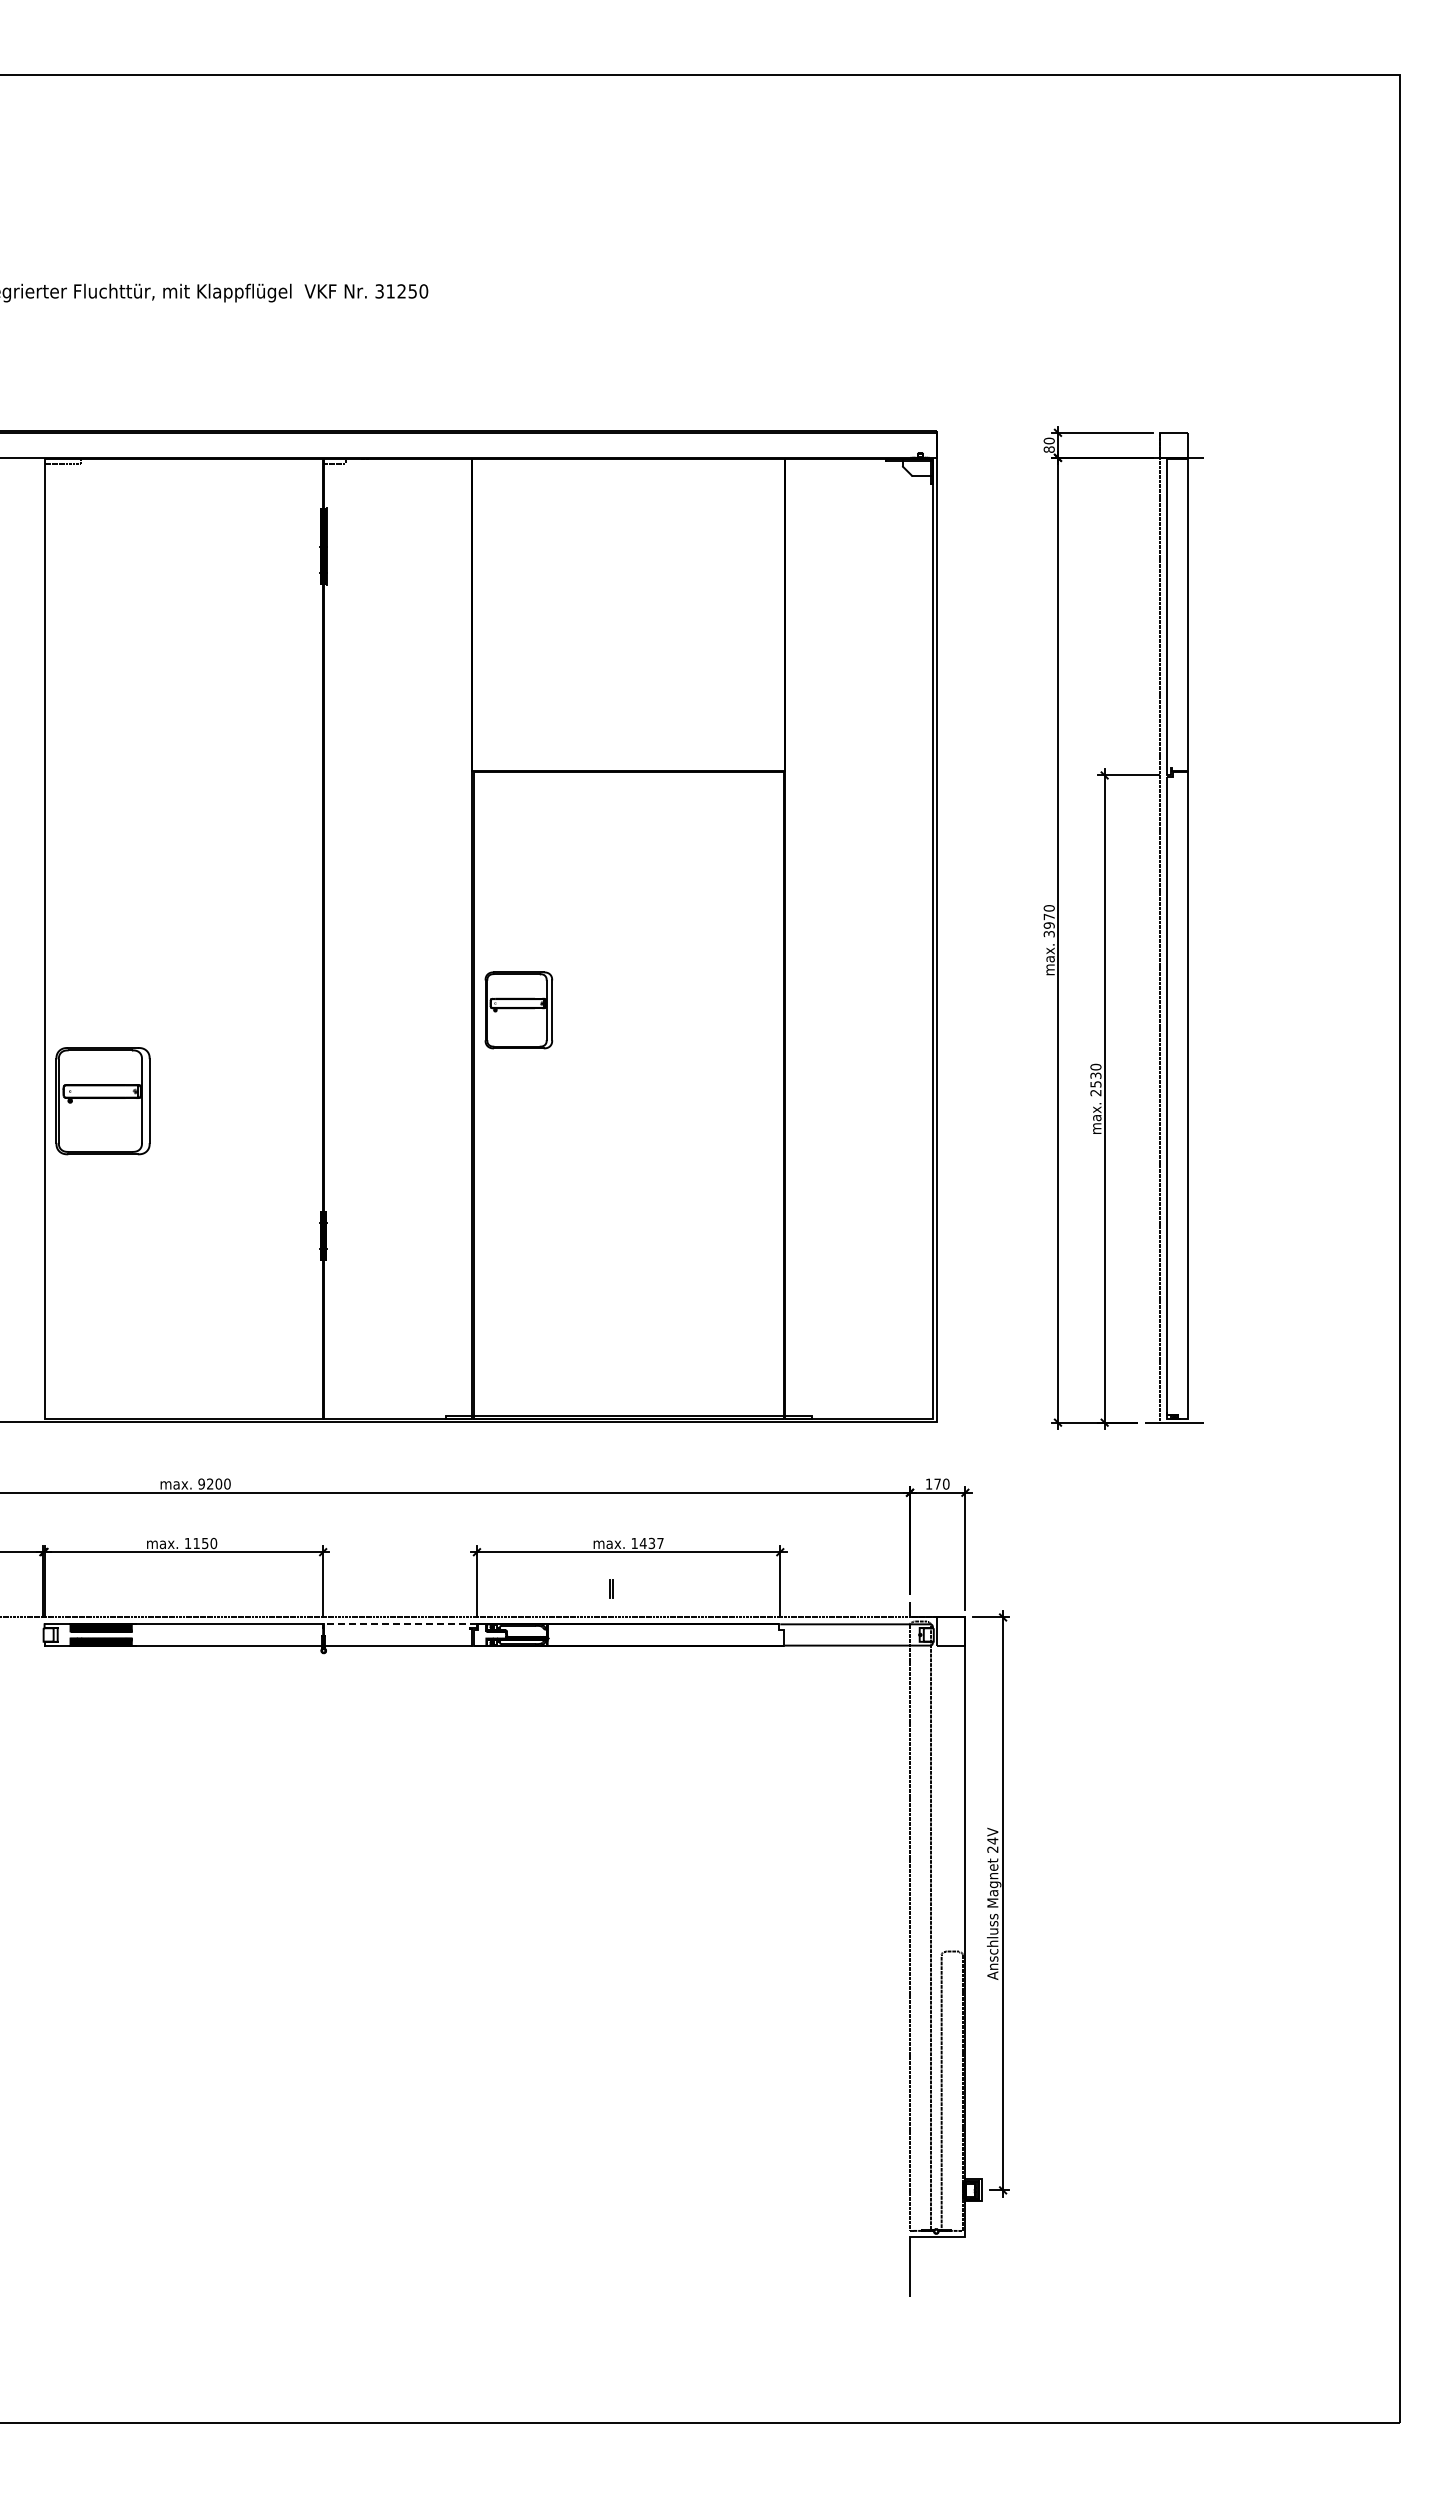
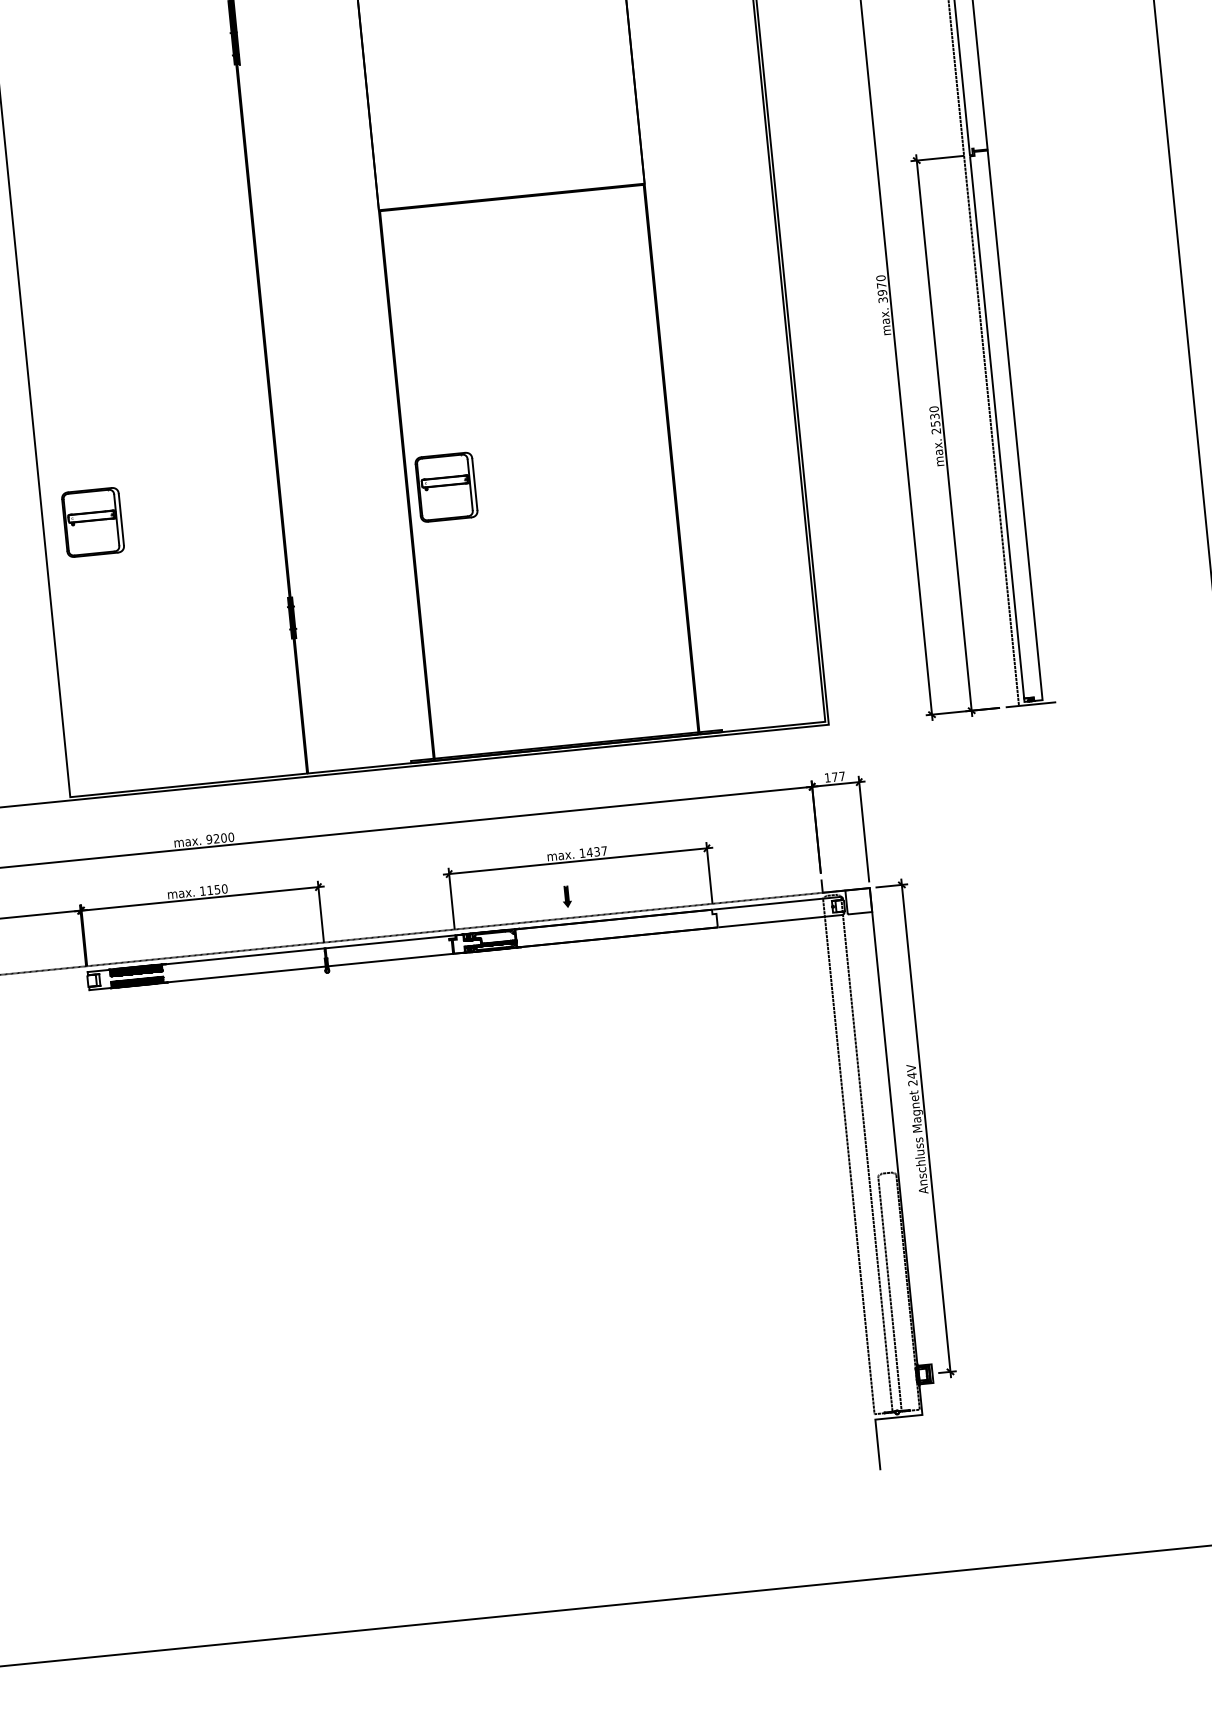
part: (518, 1010) -> (446, 487), moved
part: (102, 1101) -> (92, 522), size x0.71
text: (946, 1483) -> (842, 775), 170 -> 177
fill: (611, 1592) -> (566, 896), added
line: (400, 1624) -> (390, 941), dashed -> solid

